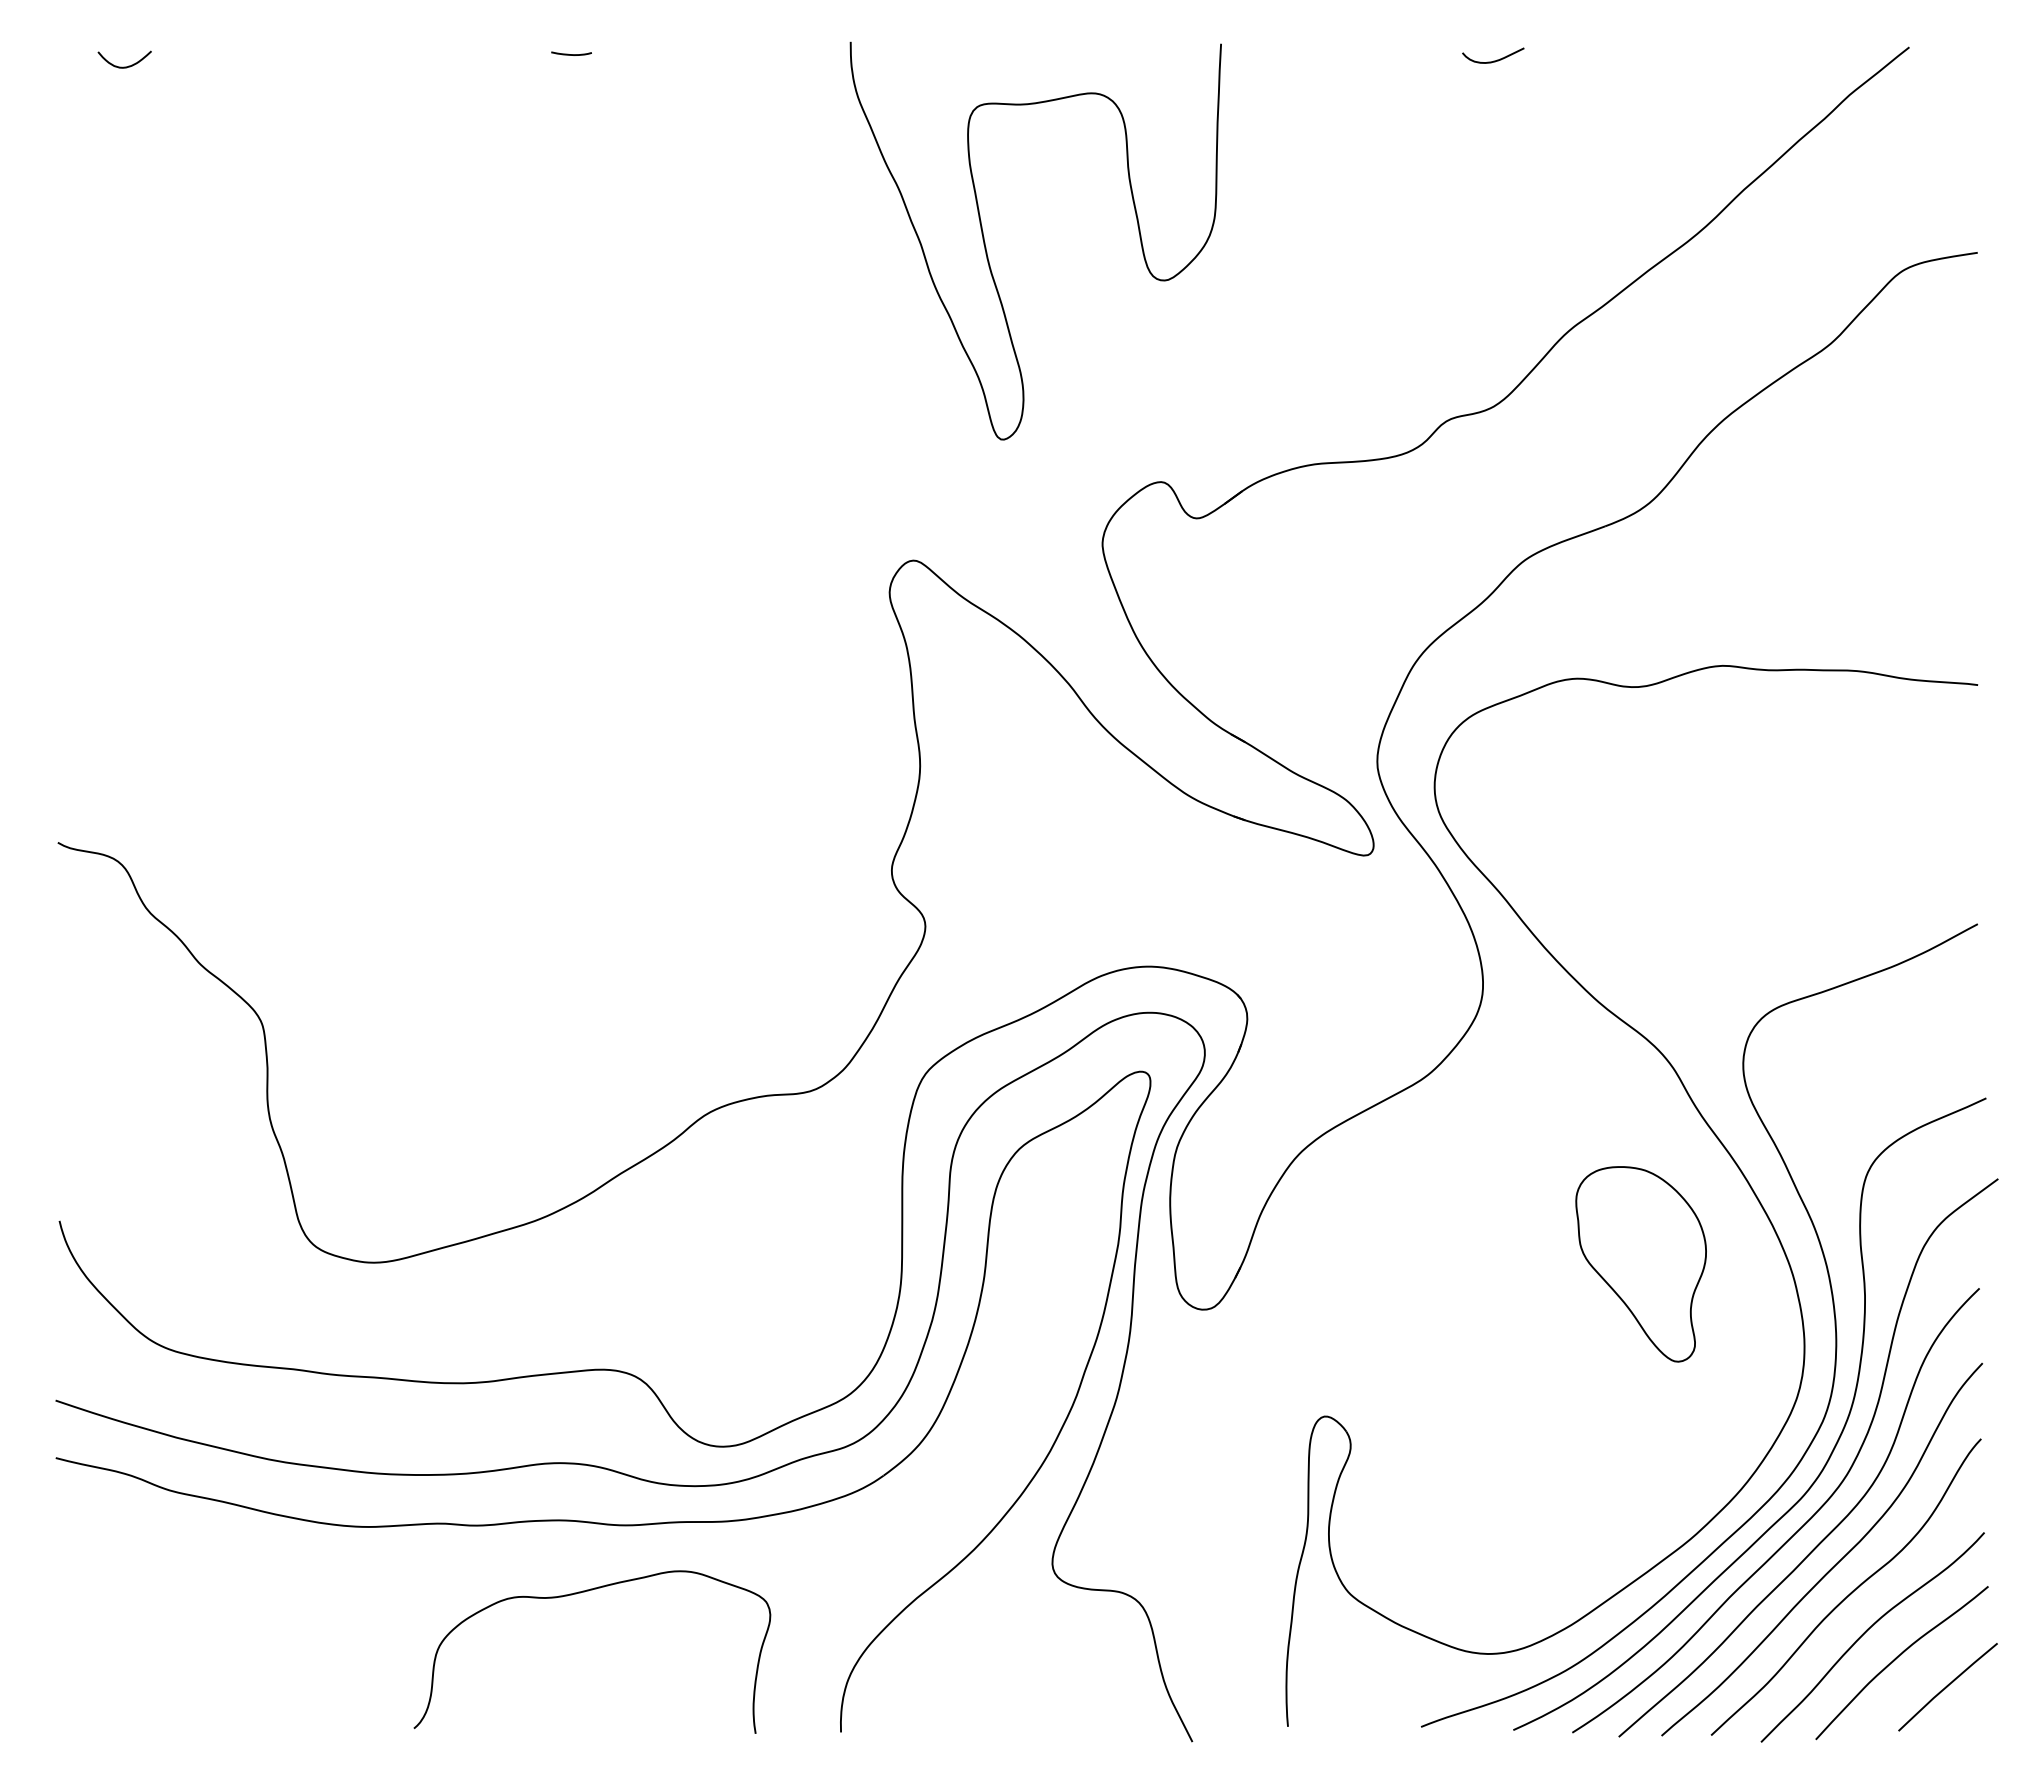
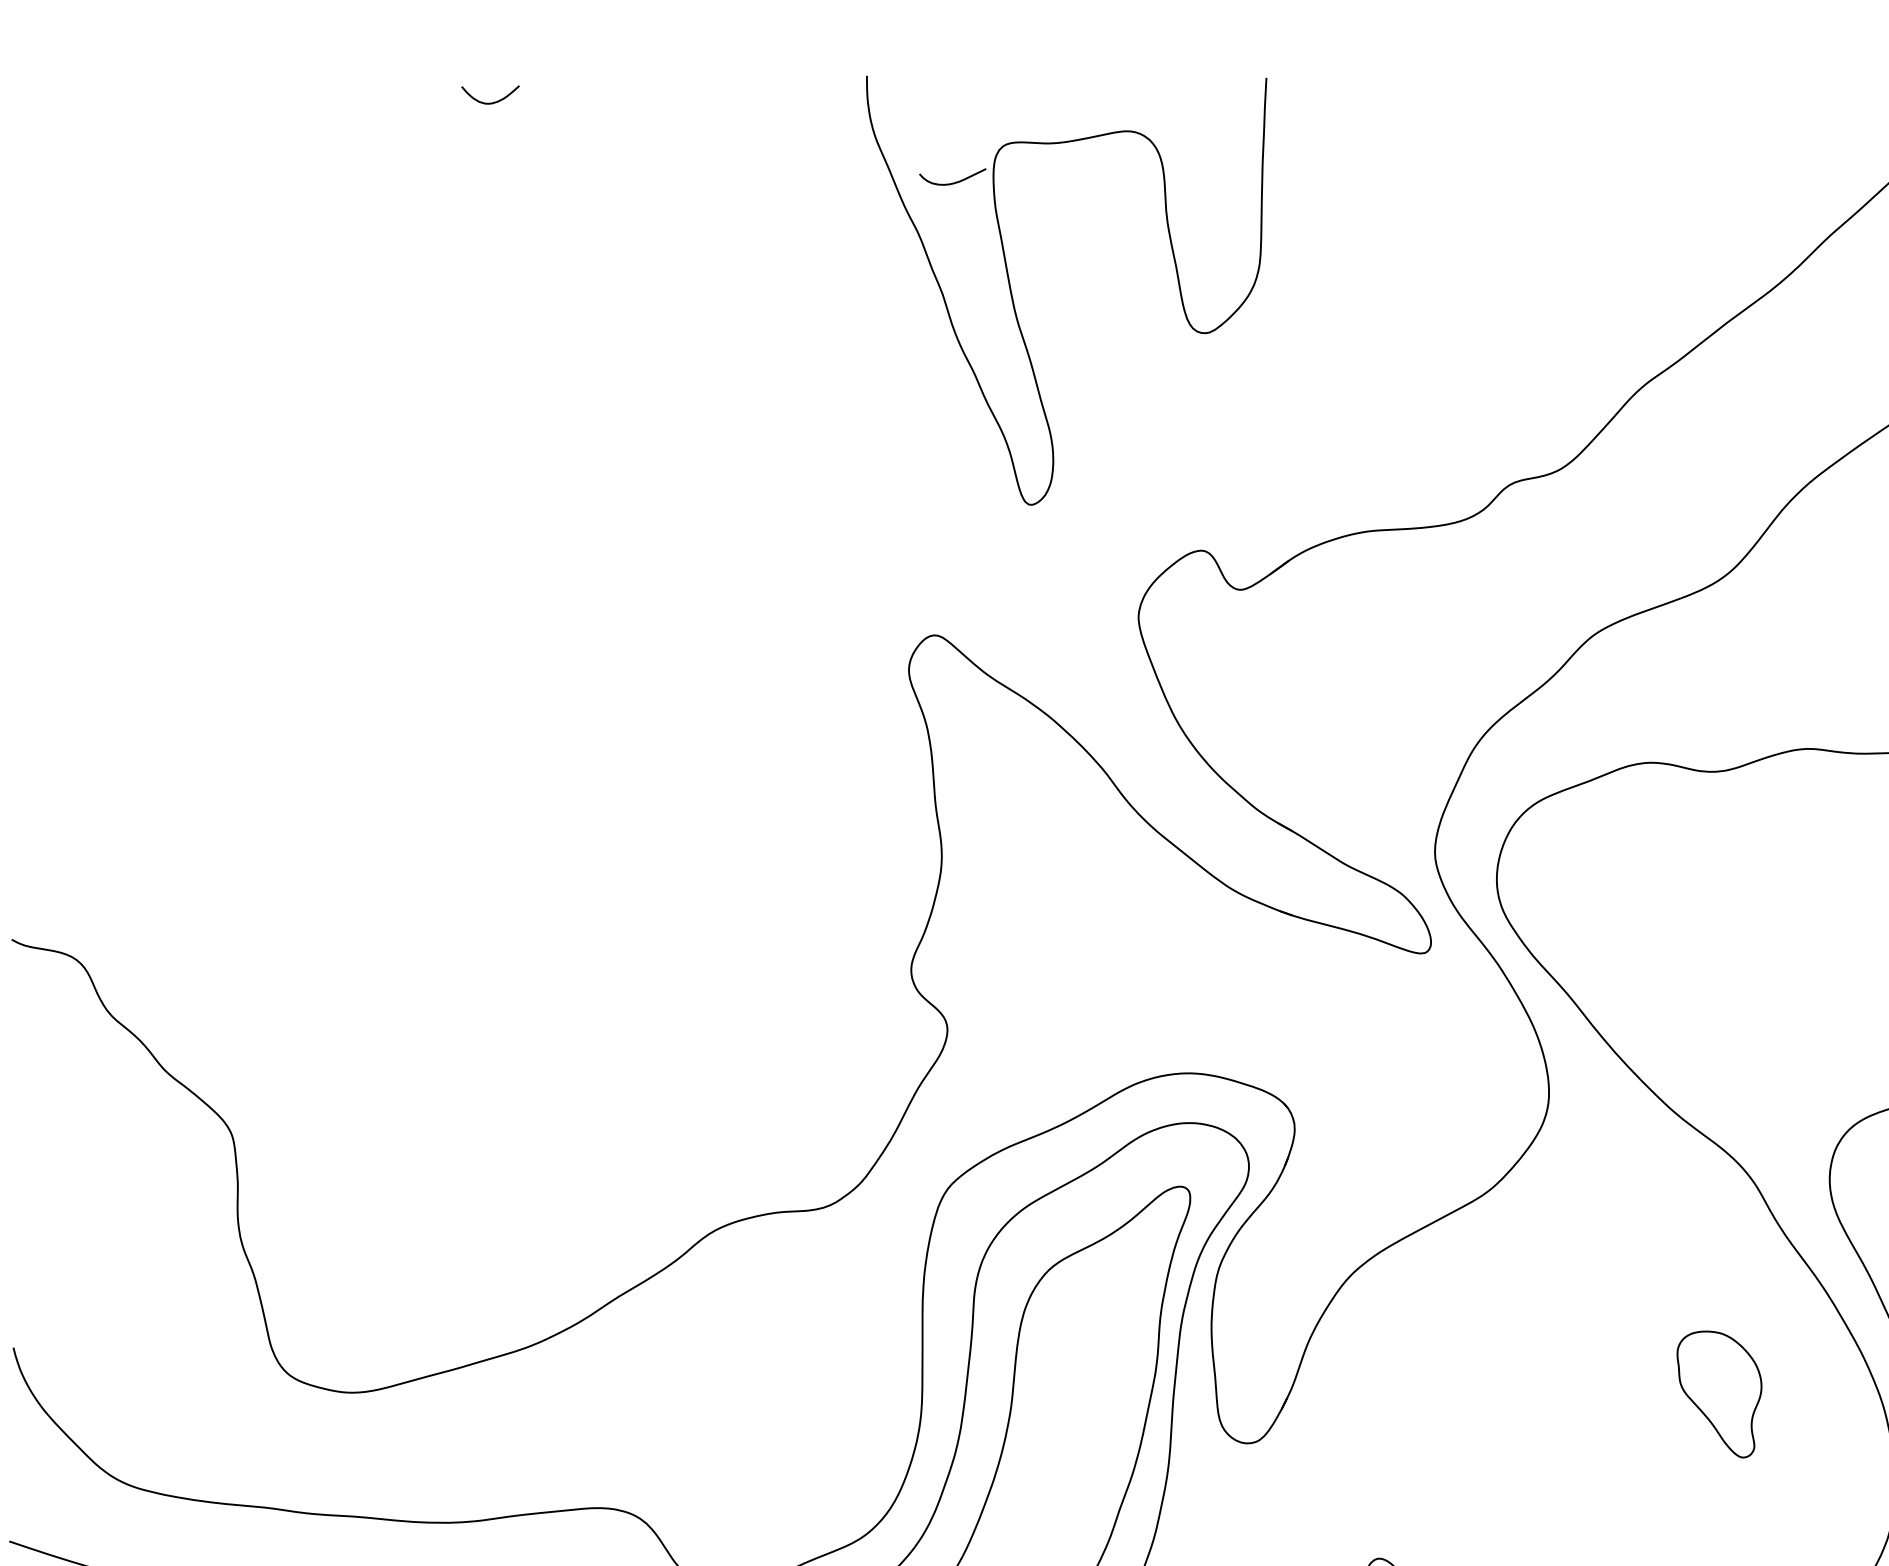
curve: (571, 54) -> (565, 89), removed
curve: (1493, 60) -> (952, 182), moved
curve: (124, 66) -> (490, 102), moved
part: (1640, 1264) -> (1718, 1394), size x0.6

